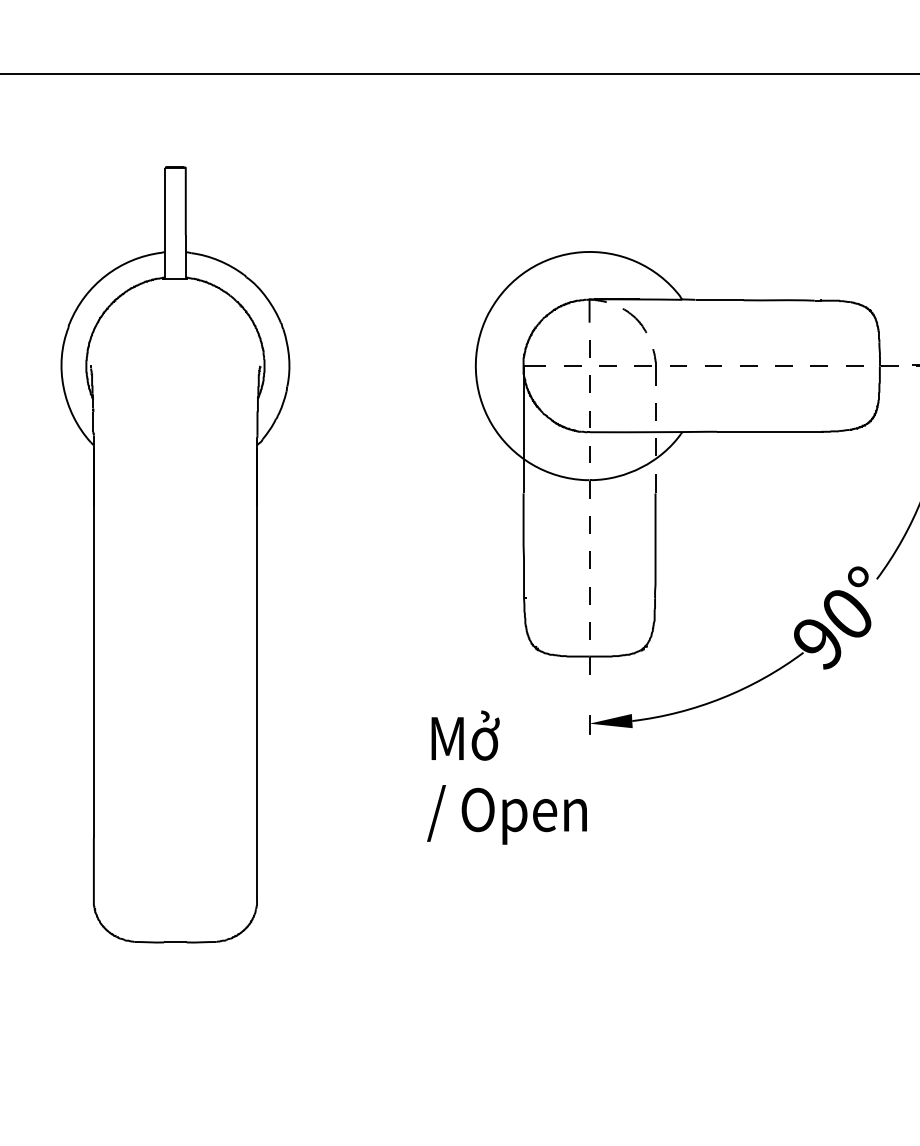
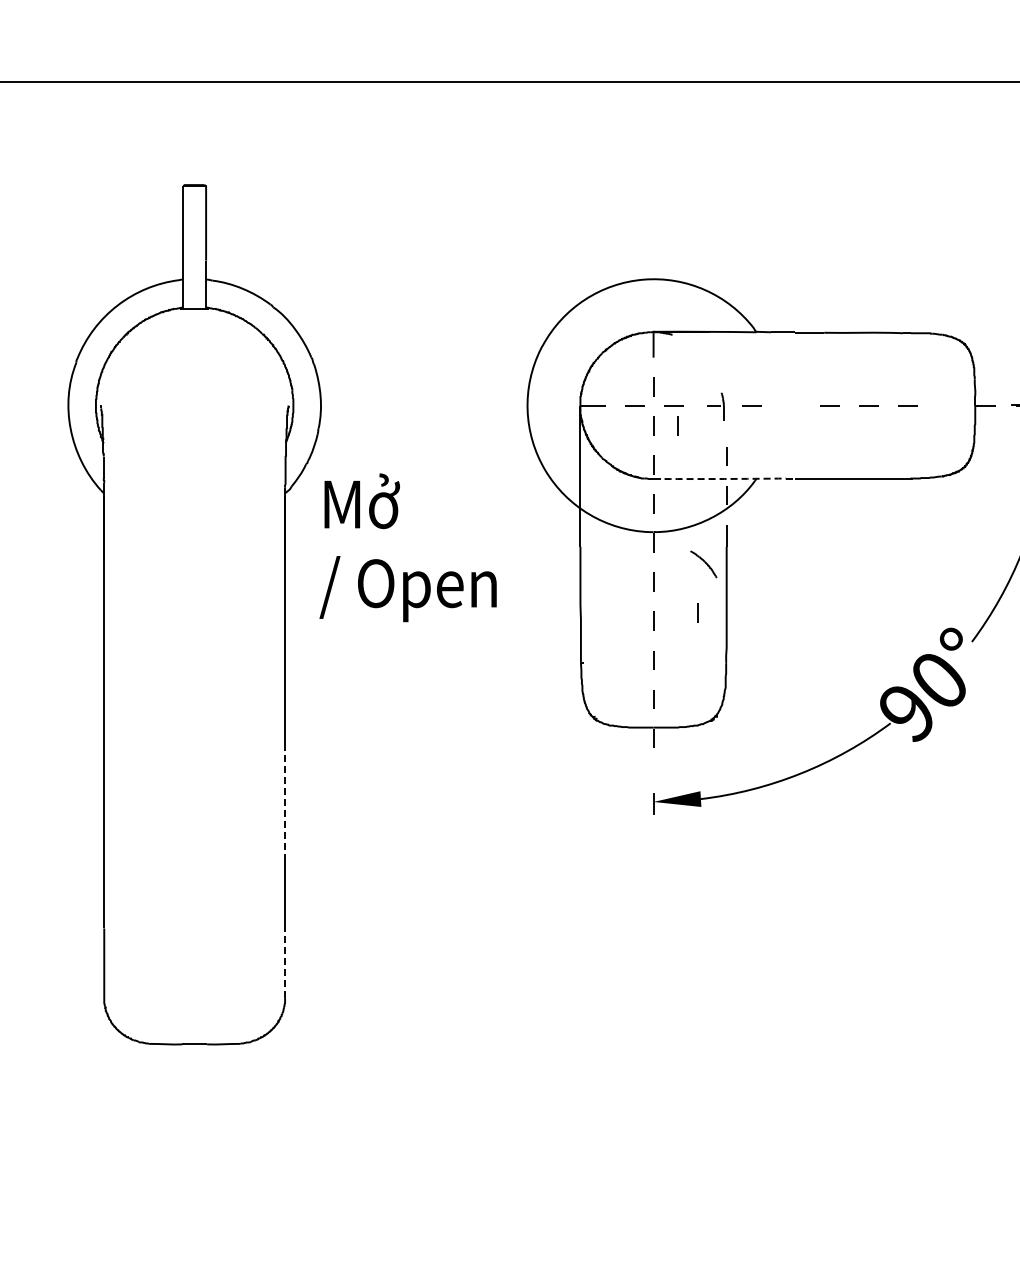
part: (634, 320) -> (703, 564), moved
line: (713, 365) -> (790, 405), removed
line: (853, 365) -> (946, 405), removed
part: (645, 366) -> (715, 406), size x0.7
line: (611, 383) -> (677, 425), added
line: (653, 431) -> (724, 478), solid -> dashed
line: (629, 552) -> (697, 612), added
line: (257, 725) -> (285, 804), solid -> dashed
text: (506, 777) -> (407, 547), moved
line: (257, 868) -> (285, 962), solid -> dashed

